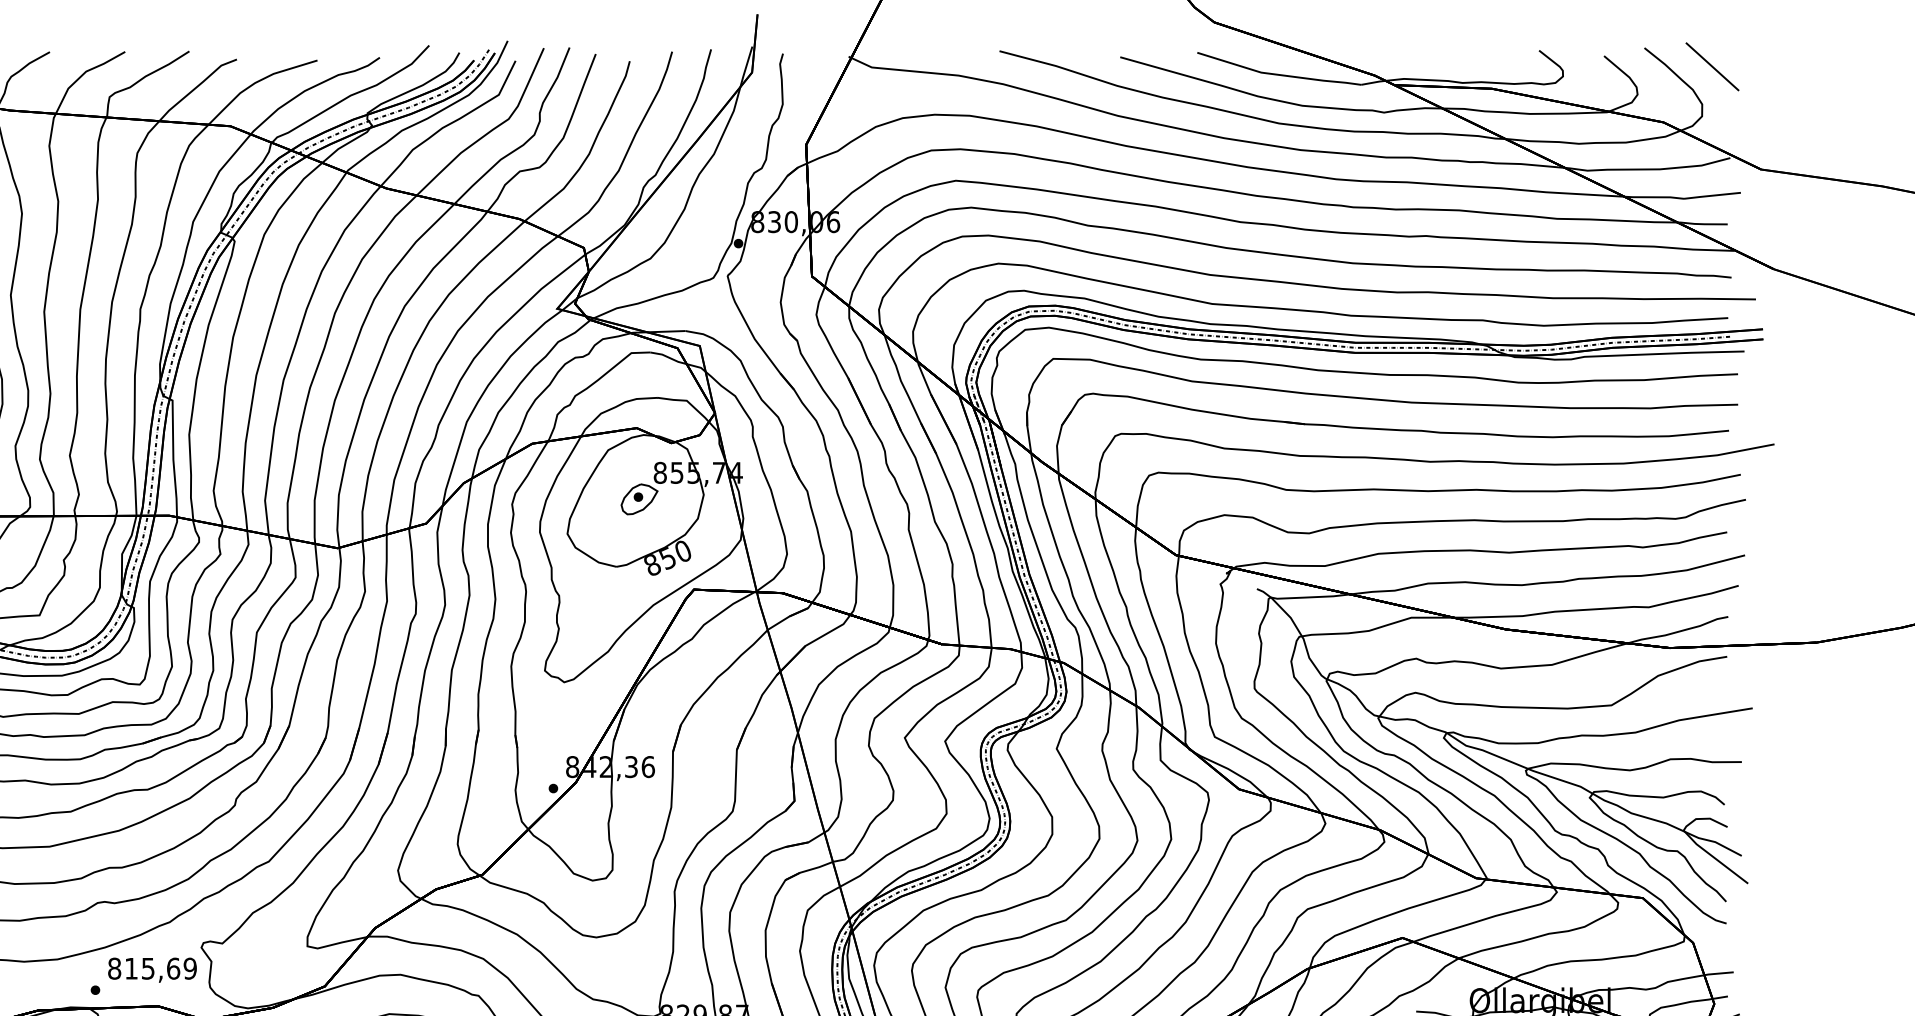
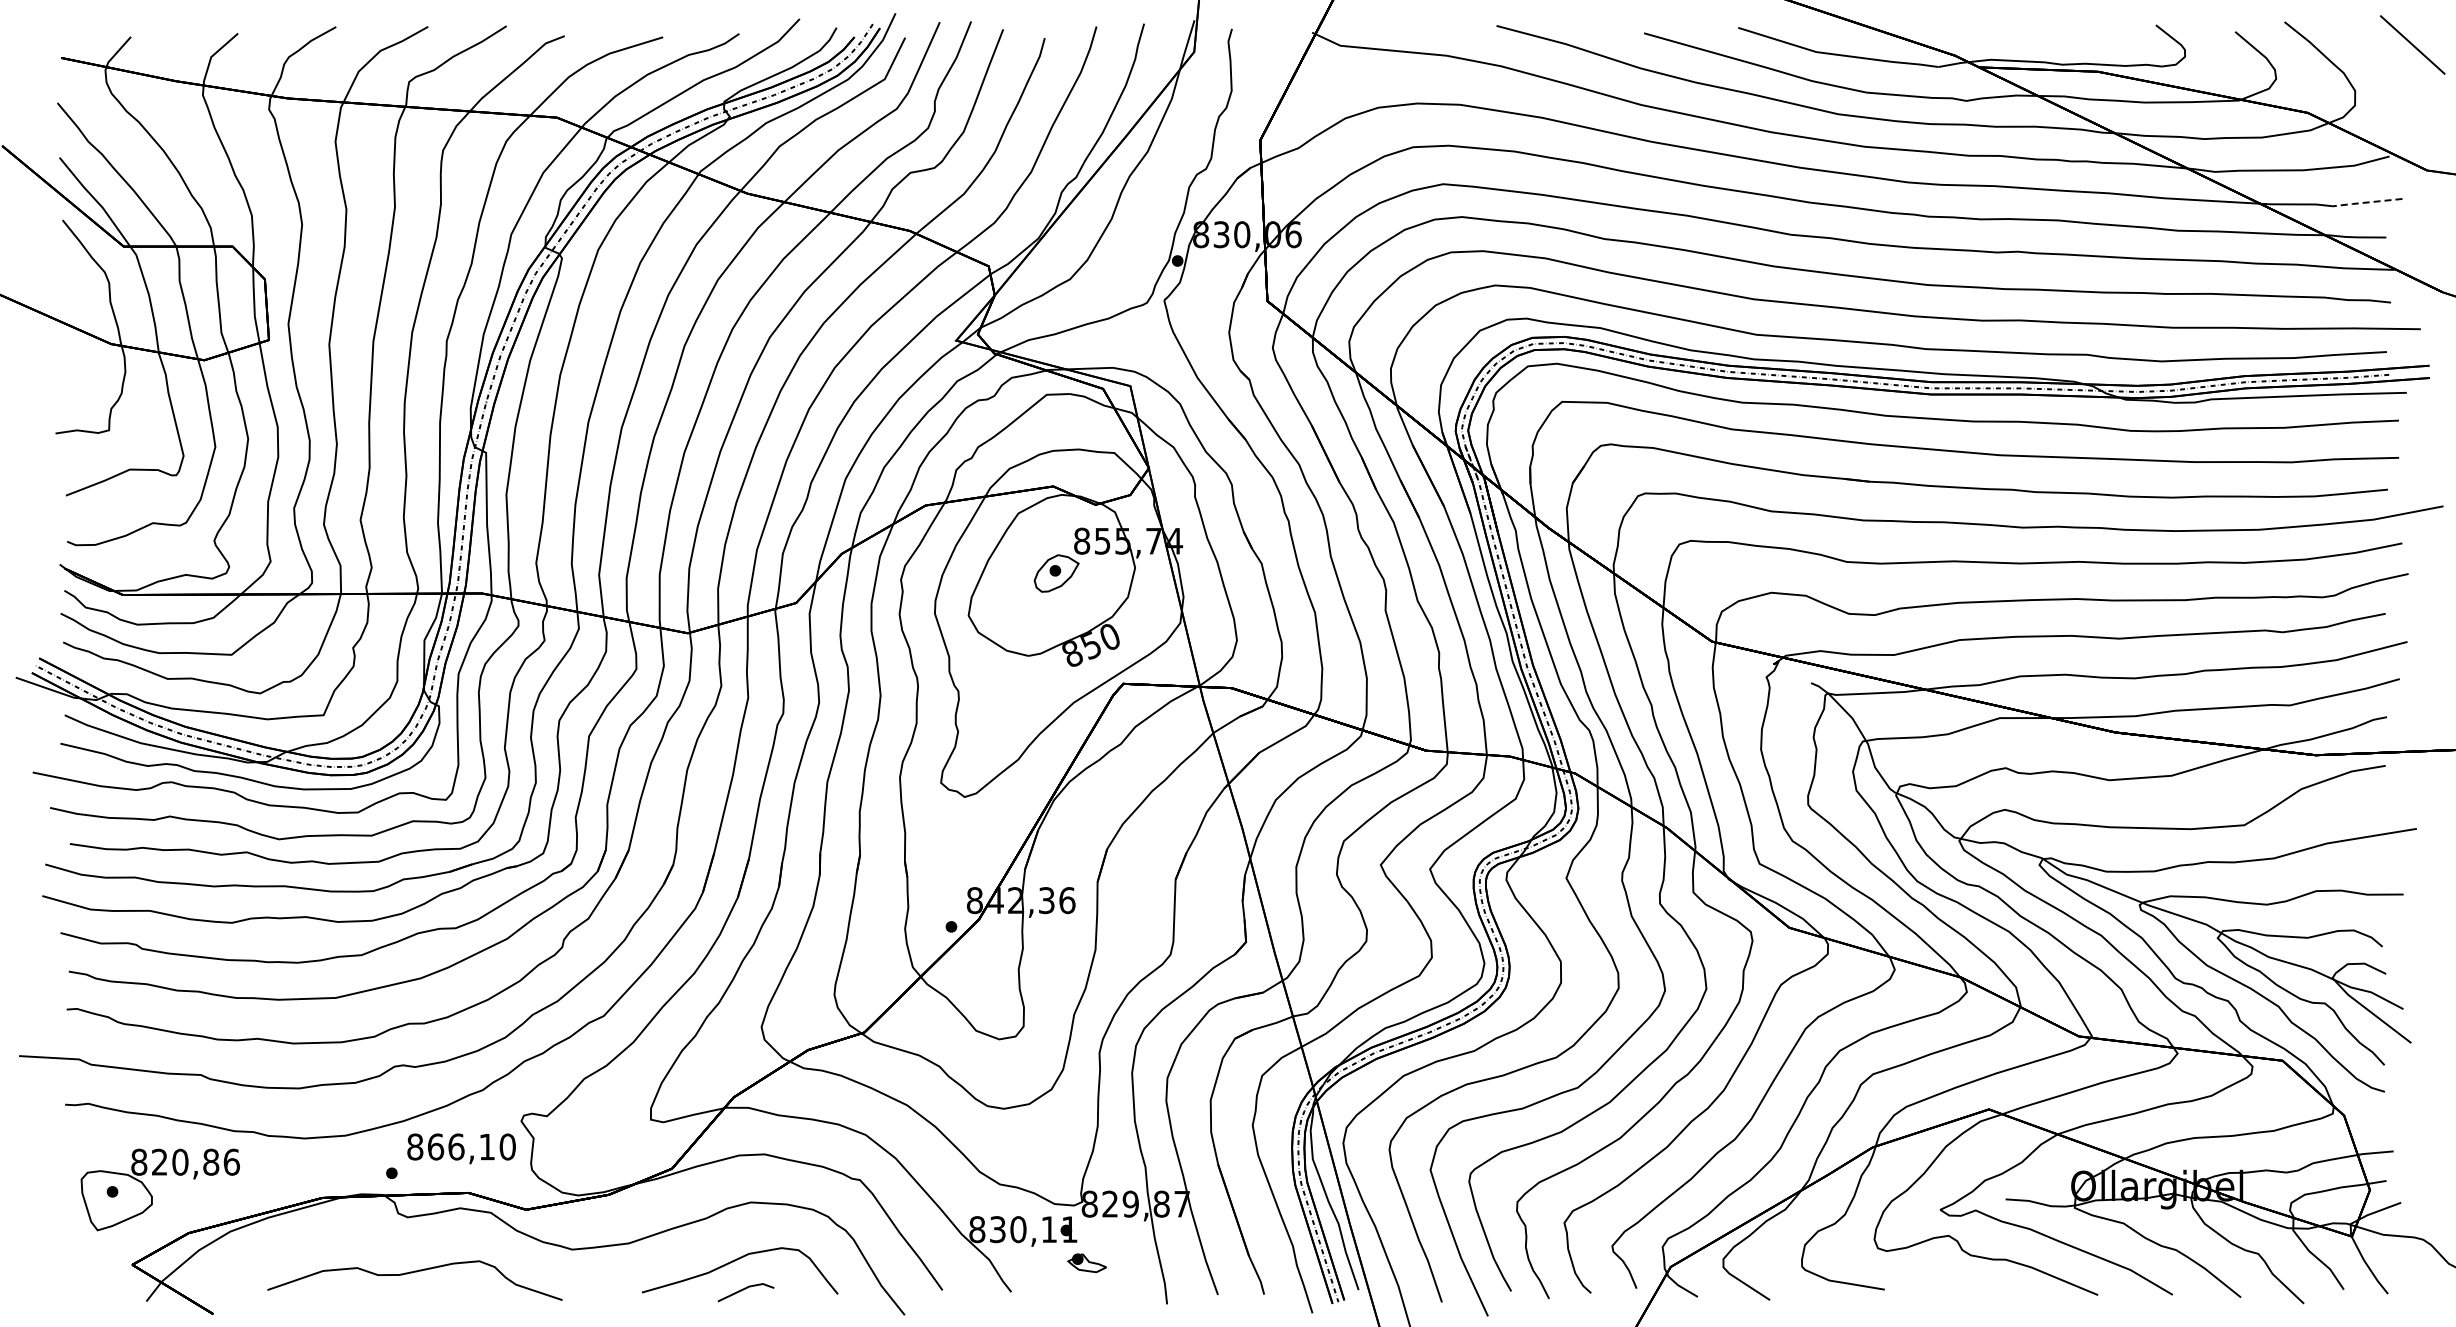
line: (1712, 66) -> (2412, 44), moved
line: (1712, 195) -> (2367, 202), solid -> dashed
text: (160, 968) -> (471, 1146), 815,69 -> 866,10

